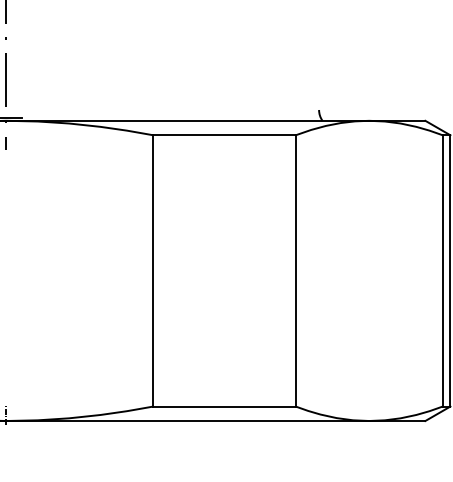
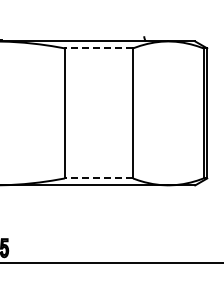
line: (223, 135) -> (98, 48), solid -> dashed
line: (223, 406) -> (98, 178), solid -> dashed

